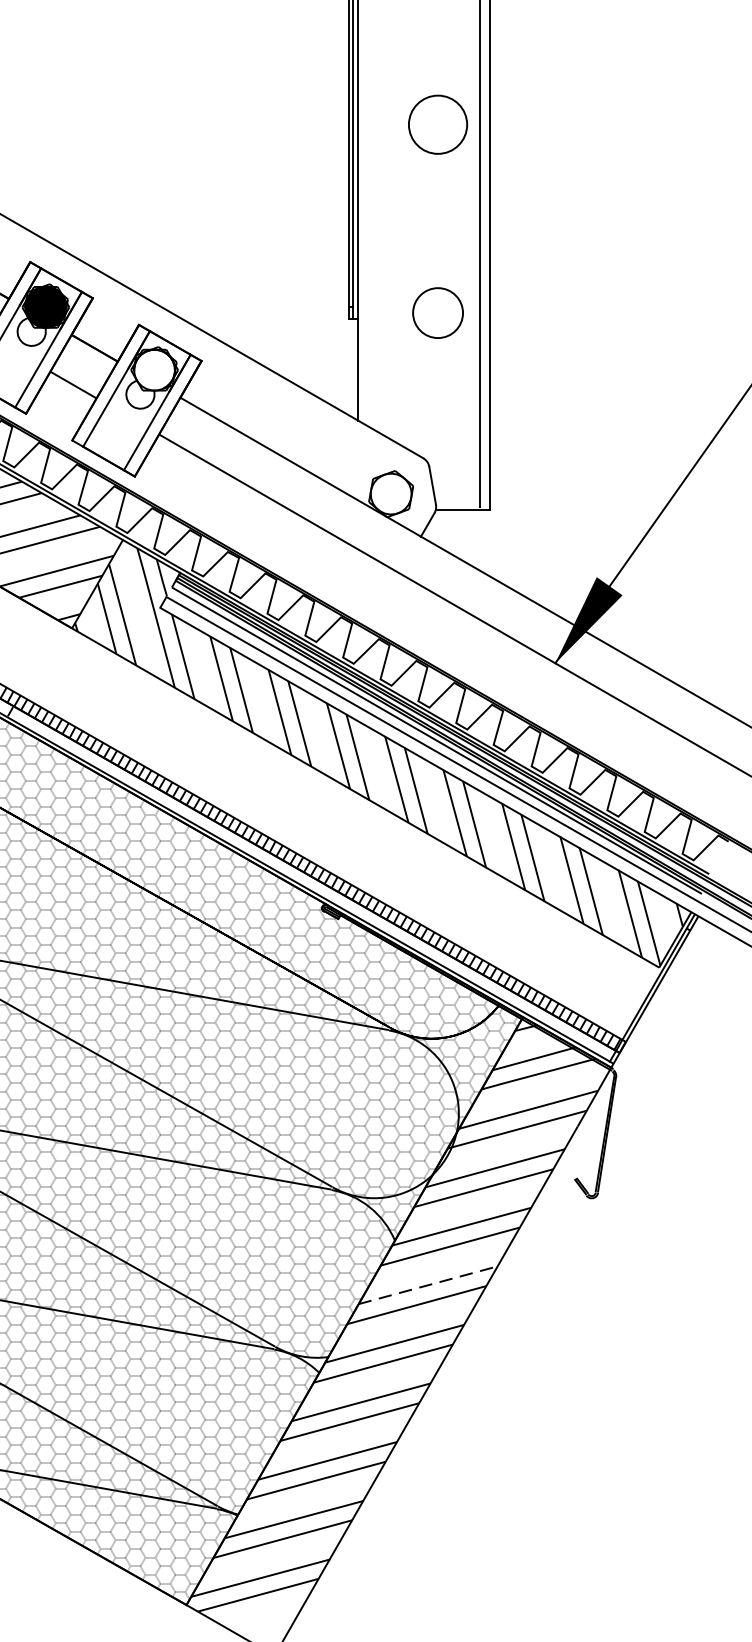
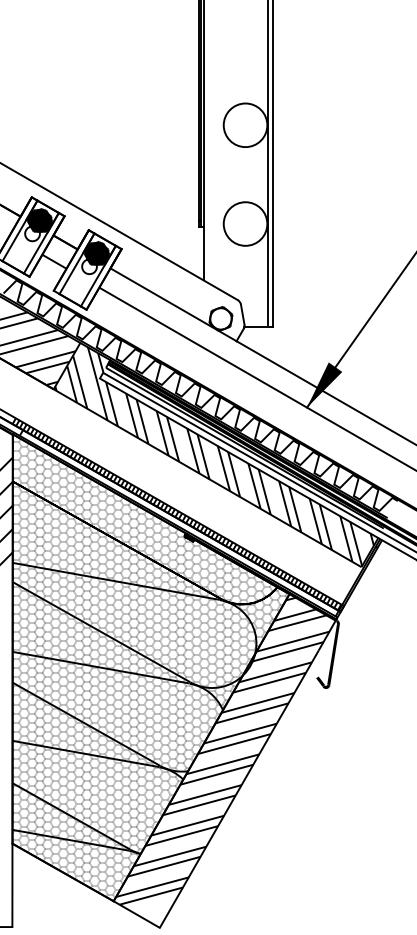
circle: (437, 125) -> (245, 125), size x1.43
circle: (437, 312) -> (245, 223), size x1.67
fill: (153, 369) -> (96, 253), added
line: (428, 1284) -> (240, 733), dashed -> solid

